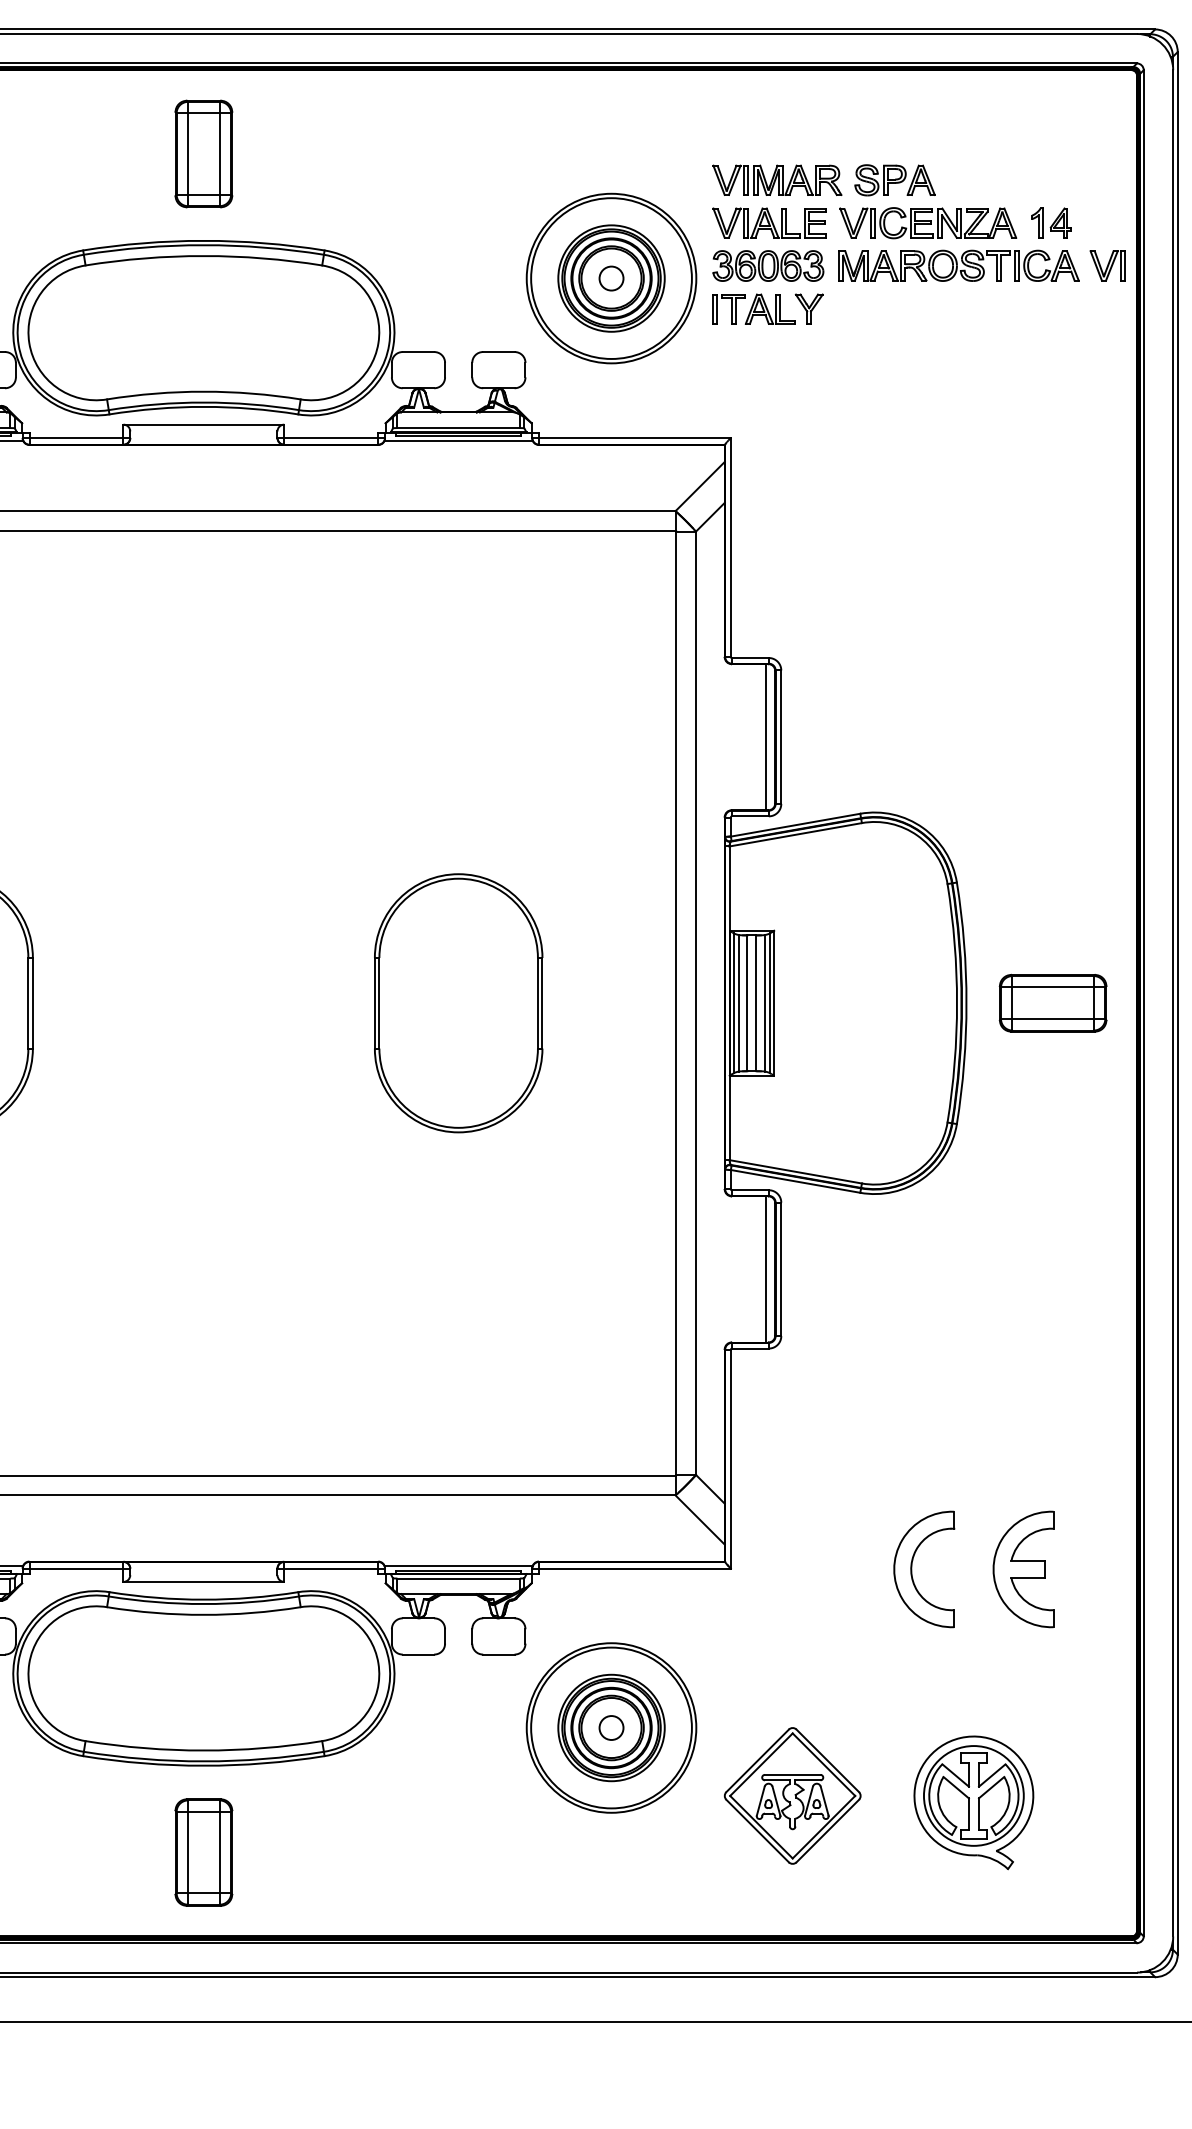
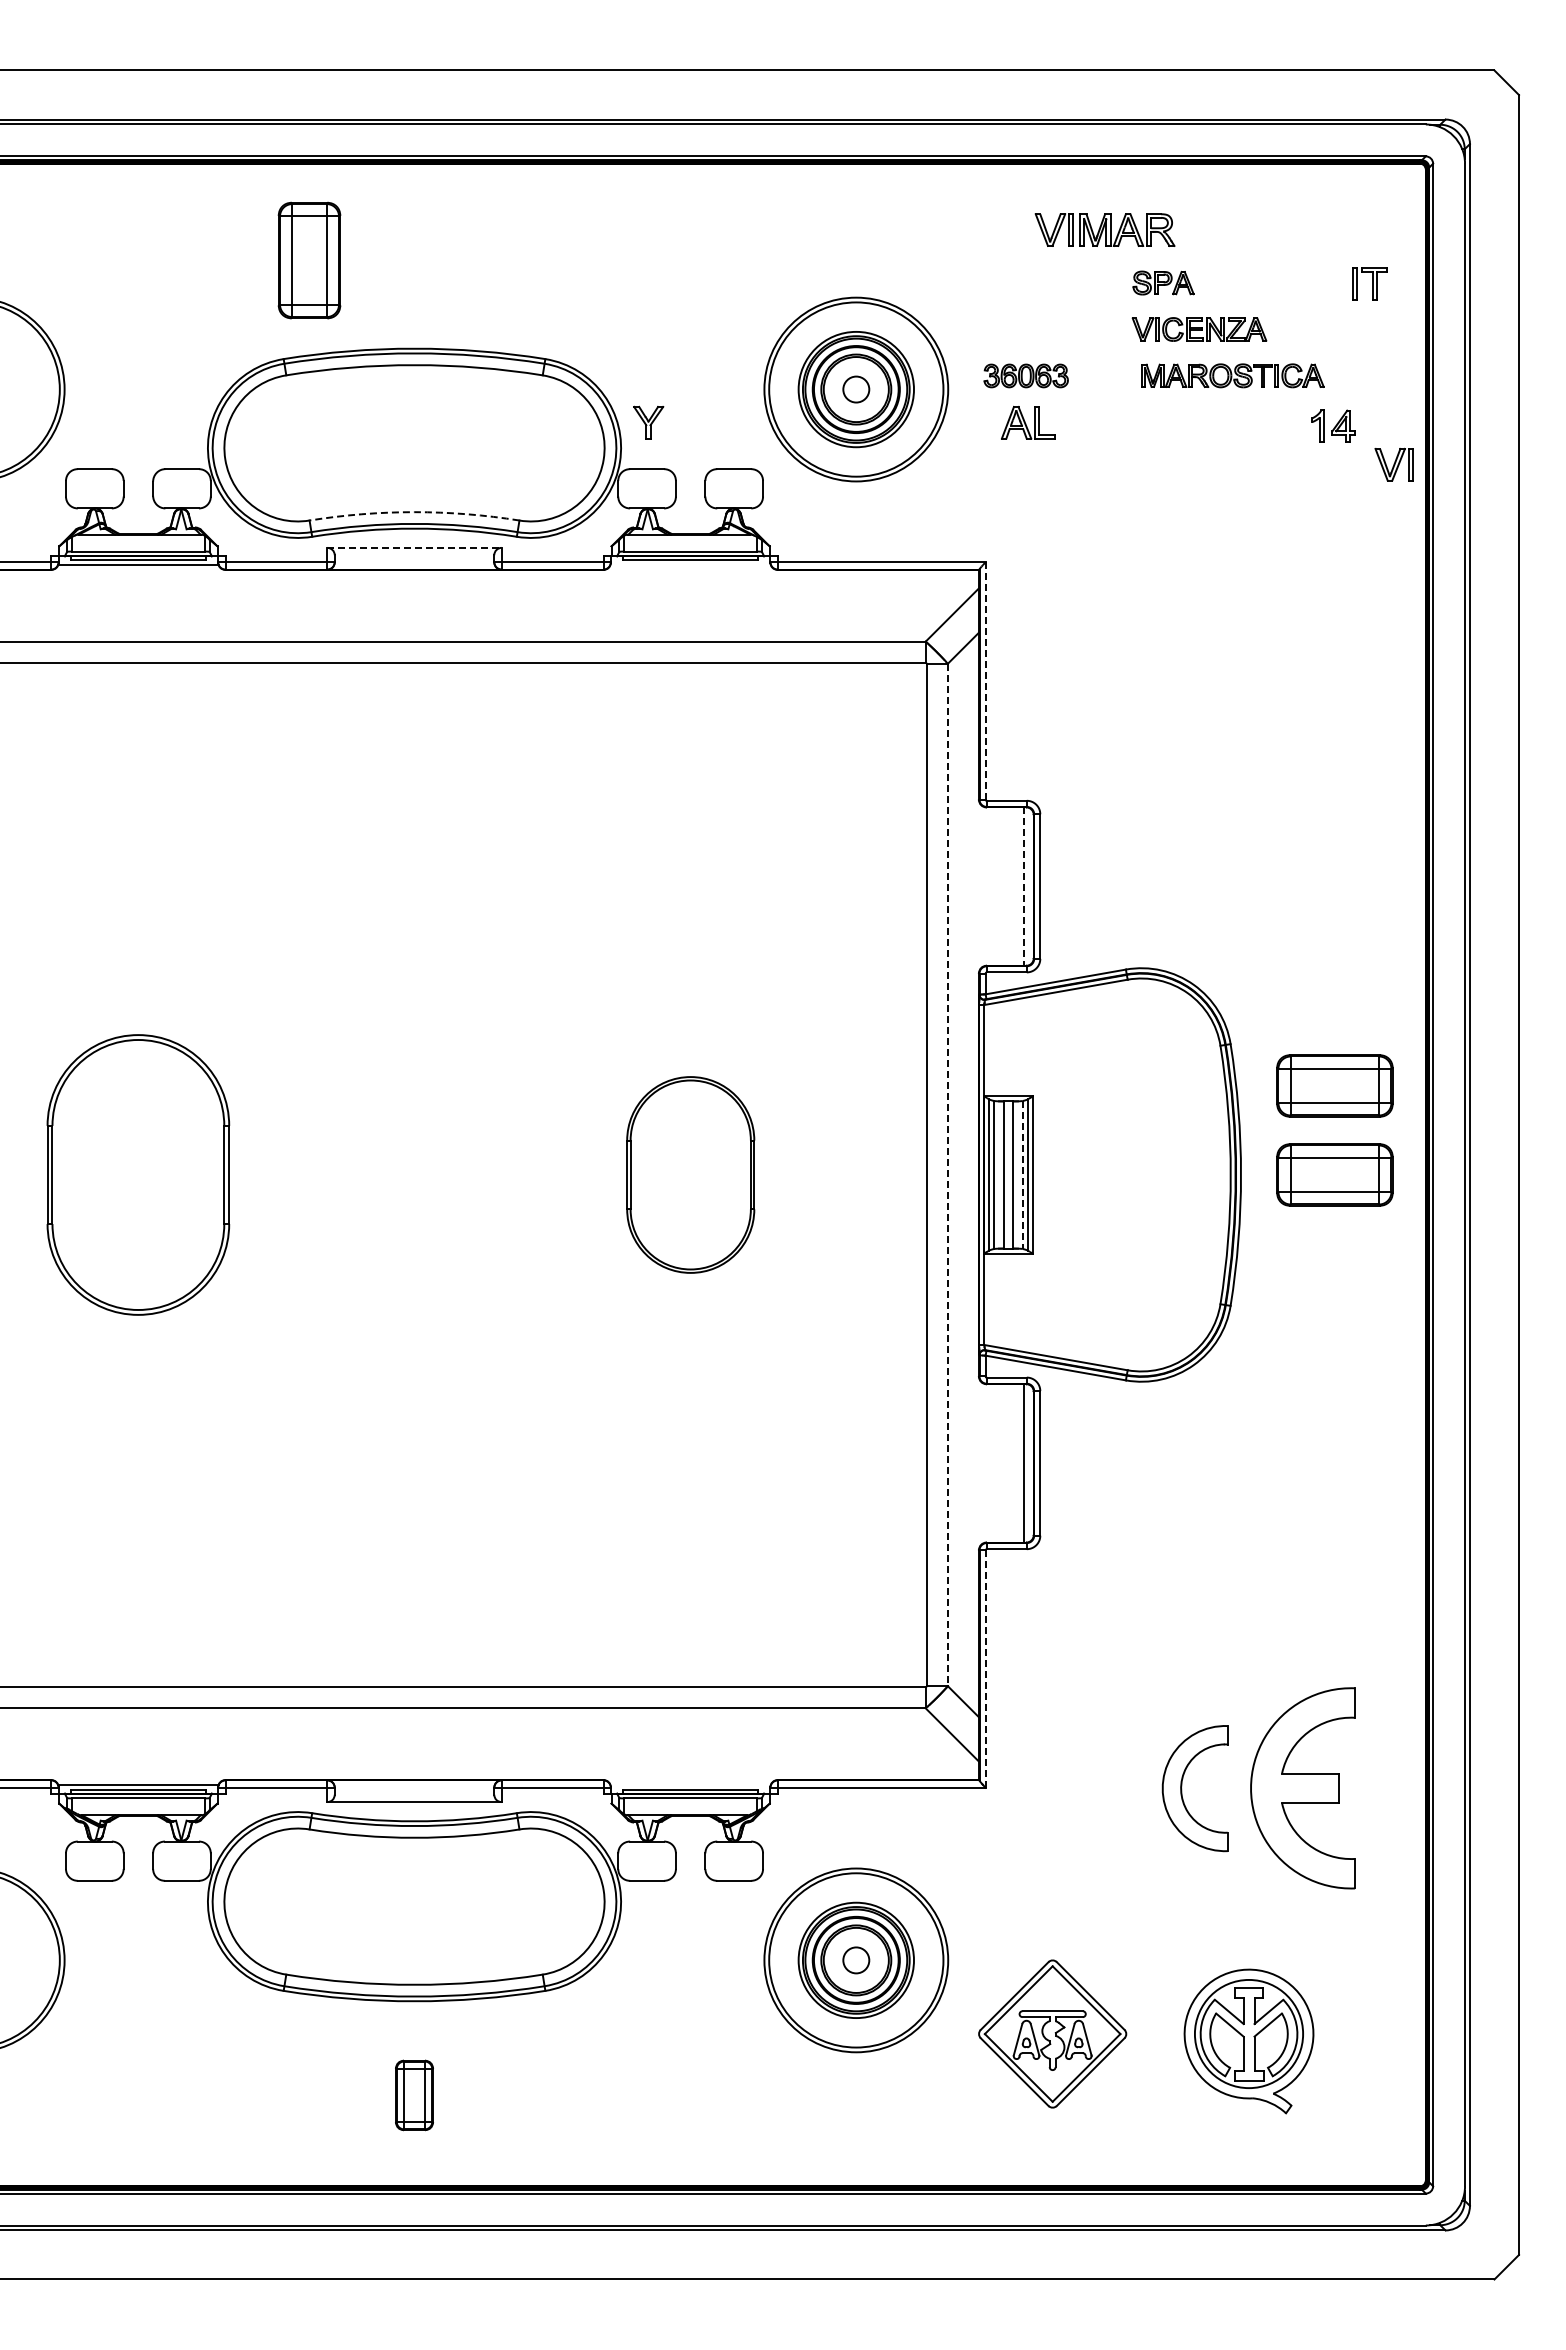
part: (203, 153) -> (309, 260), moved
part: (776, 179) -> (1104, 229), moved
part: (894, 179) -> (1163, 282), size x0.7
part: (1051, 222) -> (1333, 425), moved
part: (769, 223) -> (1027, 329), removed
part: (928, 223) -> (1199, 329), size x0.7
part: (767, 265) -> (1025, 375), size x0.7
part: (958, 265) -> (1232, 375), size x0.7
part: (1107, 265) -> (1393, 464), moved
part: (728, 308) -> (1369, 283), moved
part: (809, 308) -> (648, 422), moved
arc: (203, 392) -> (414, 512), solid -> dashed
line: (204, 424) -> (415, 547), solid -> dashed
line: (458, 440) -> (690, 565), removed
line: (730, 547) -> (985, 680), solid -> dashed
line: (766, 738) -> (1024, 887), solid -> dashed
part: (1052, 920) -> (1334, 1085), added
part: (458, 1002) -> (690, 1174), size x0.7
line: (695, 1003) -> (947, 1175), solid -> dashed
line: (764, 1003) -> (1022, 1175), solid -> dashed
line: (730, 1459) -> (985, 1669), solid -> dashed
line: (458, 1565) -> (690, 1784), removed
part: (1023, 1569) -> (1302, 1788), size x1.6
part: (203, 1852) -> (414, 2095), size x0.6

